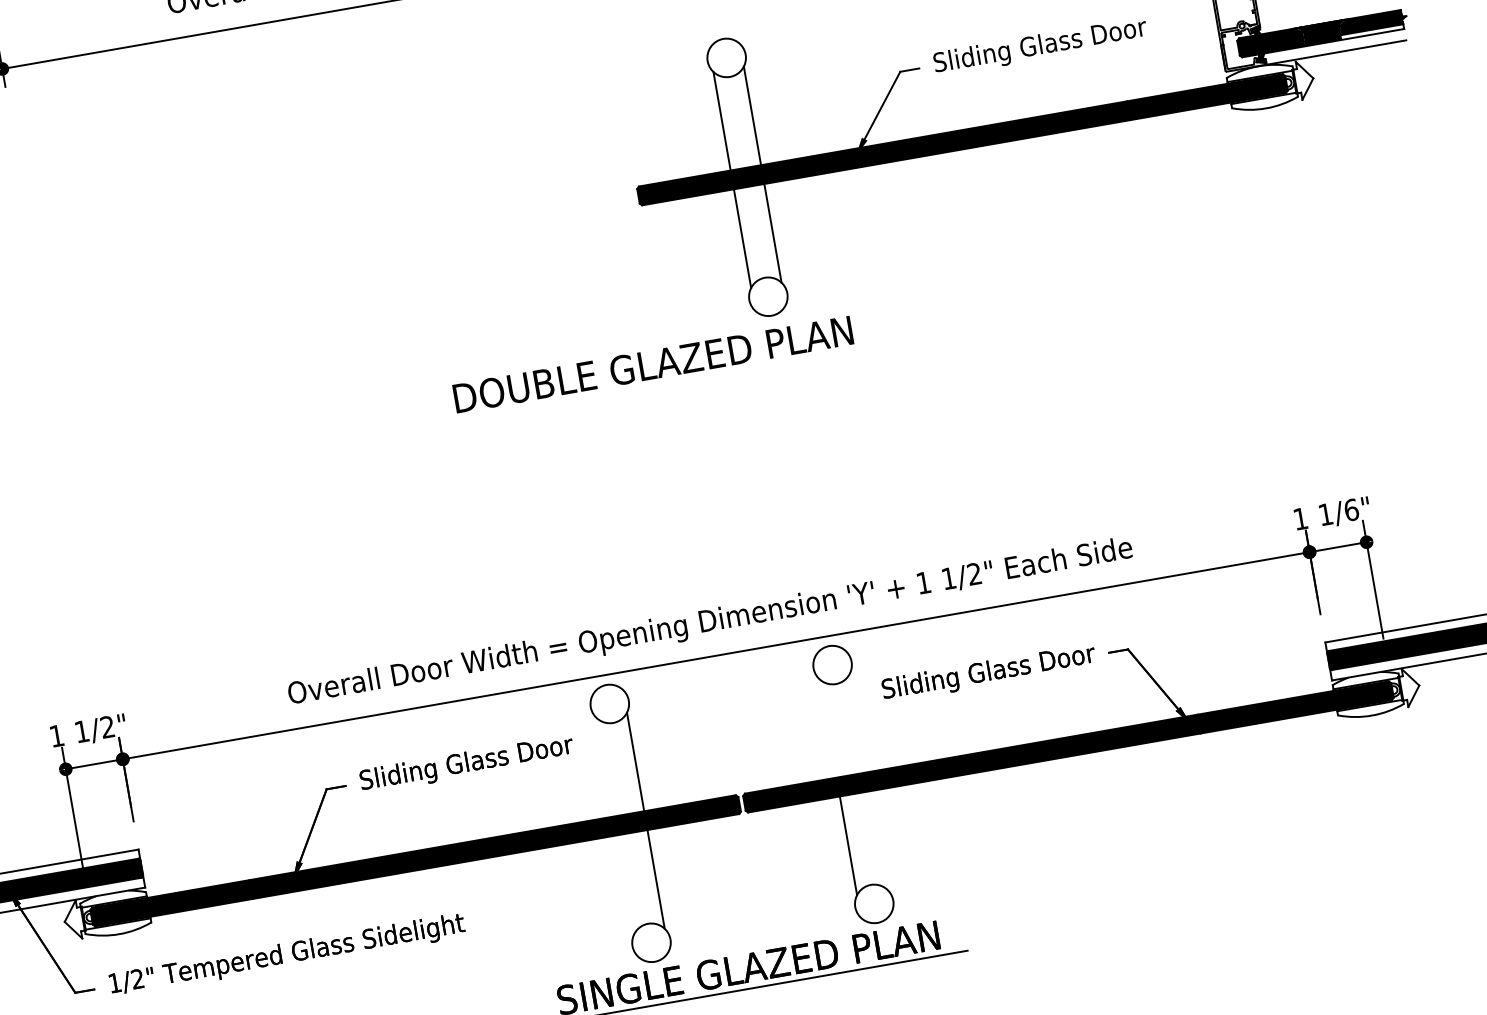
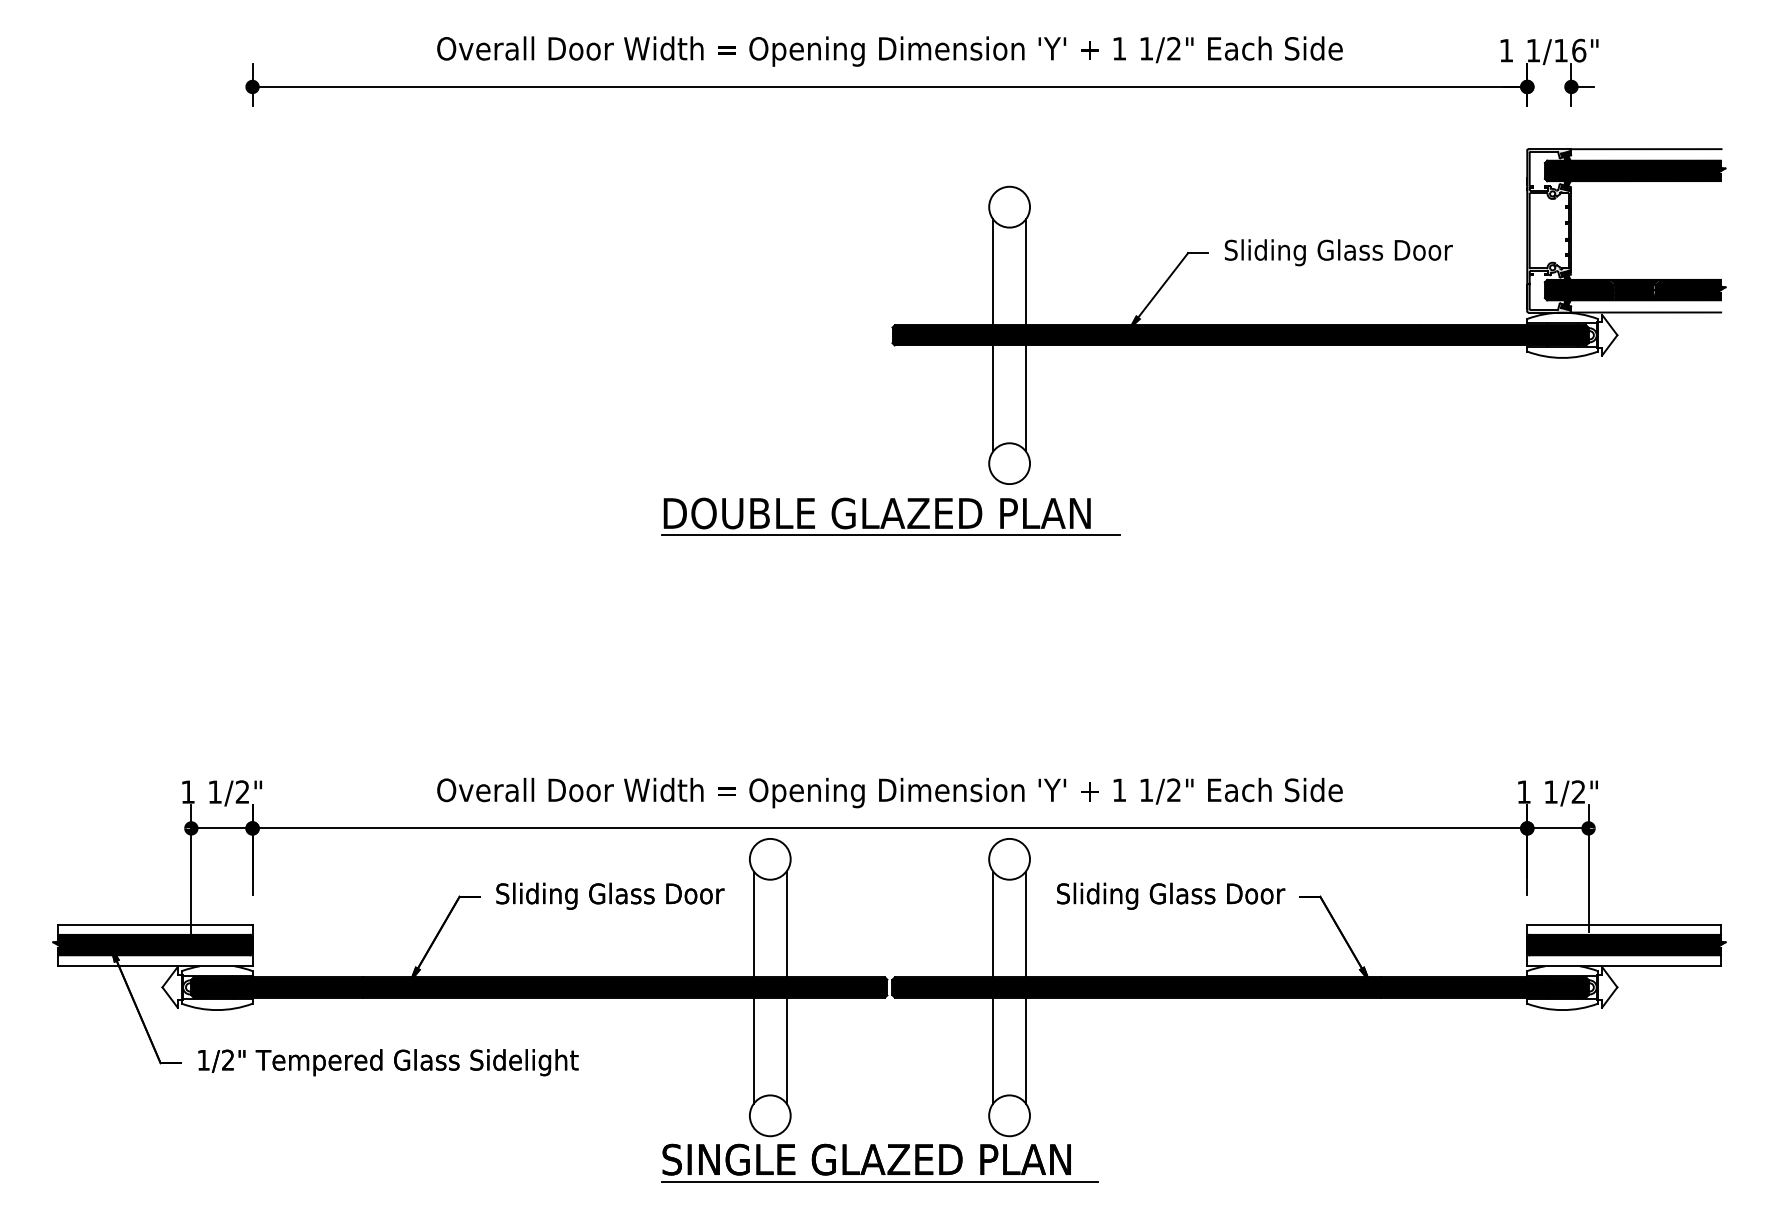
fill: (1372, 31) -> (1687, 297), added
line: (670, 382) -> (891, 535), added
text: (1351, 509) -> (1578, 791), 1/6" -> 1/2"
line: (858, 723) -> (1025, 924), added
line: (828, 728) -> (993, 924), added
line: (604, 767) -> (753, 924), added
line: (878, 840) -> (1025, 1050), added
line: (625, 884) -> (753, 1050), added

